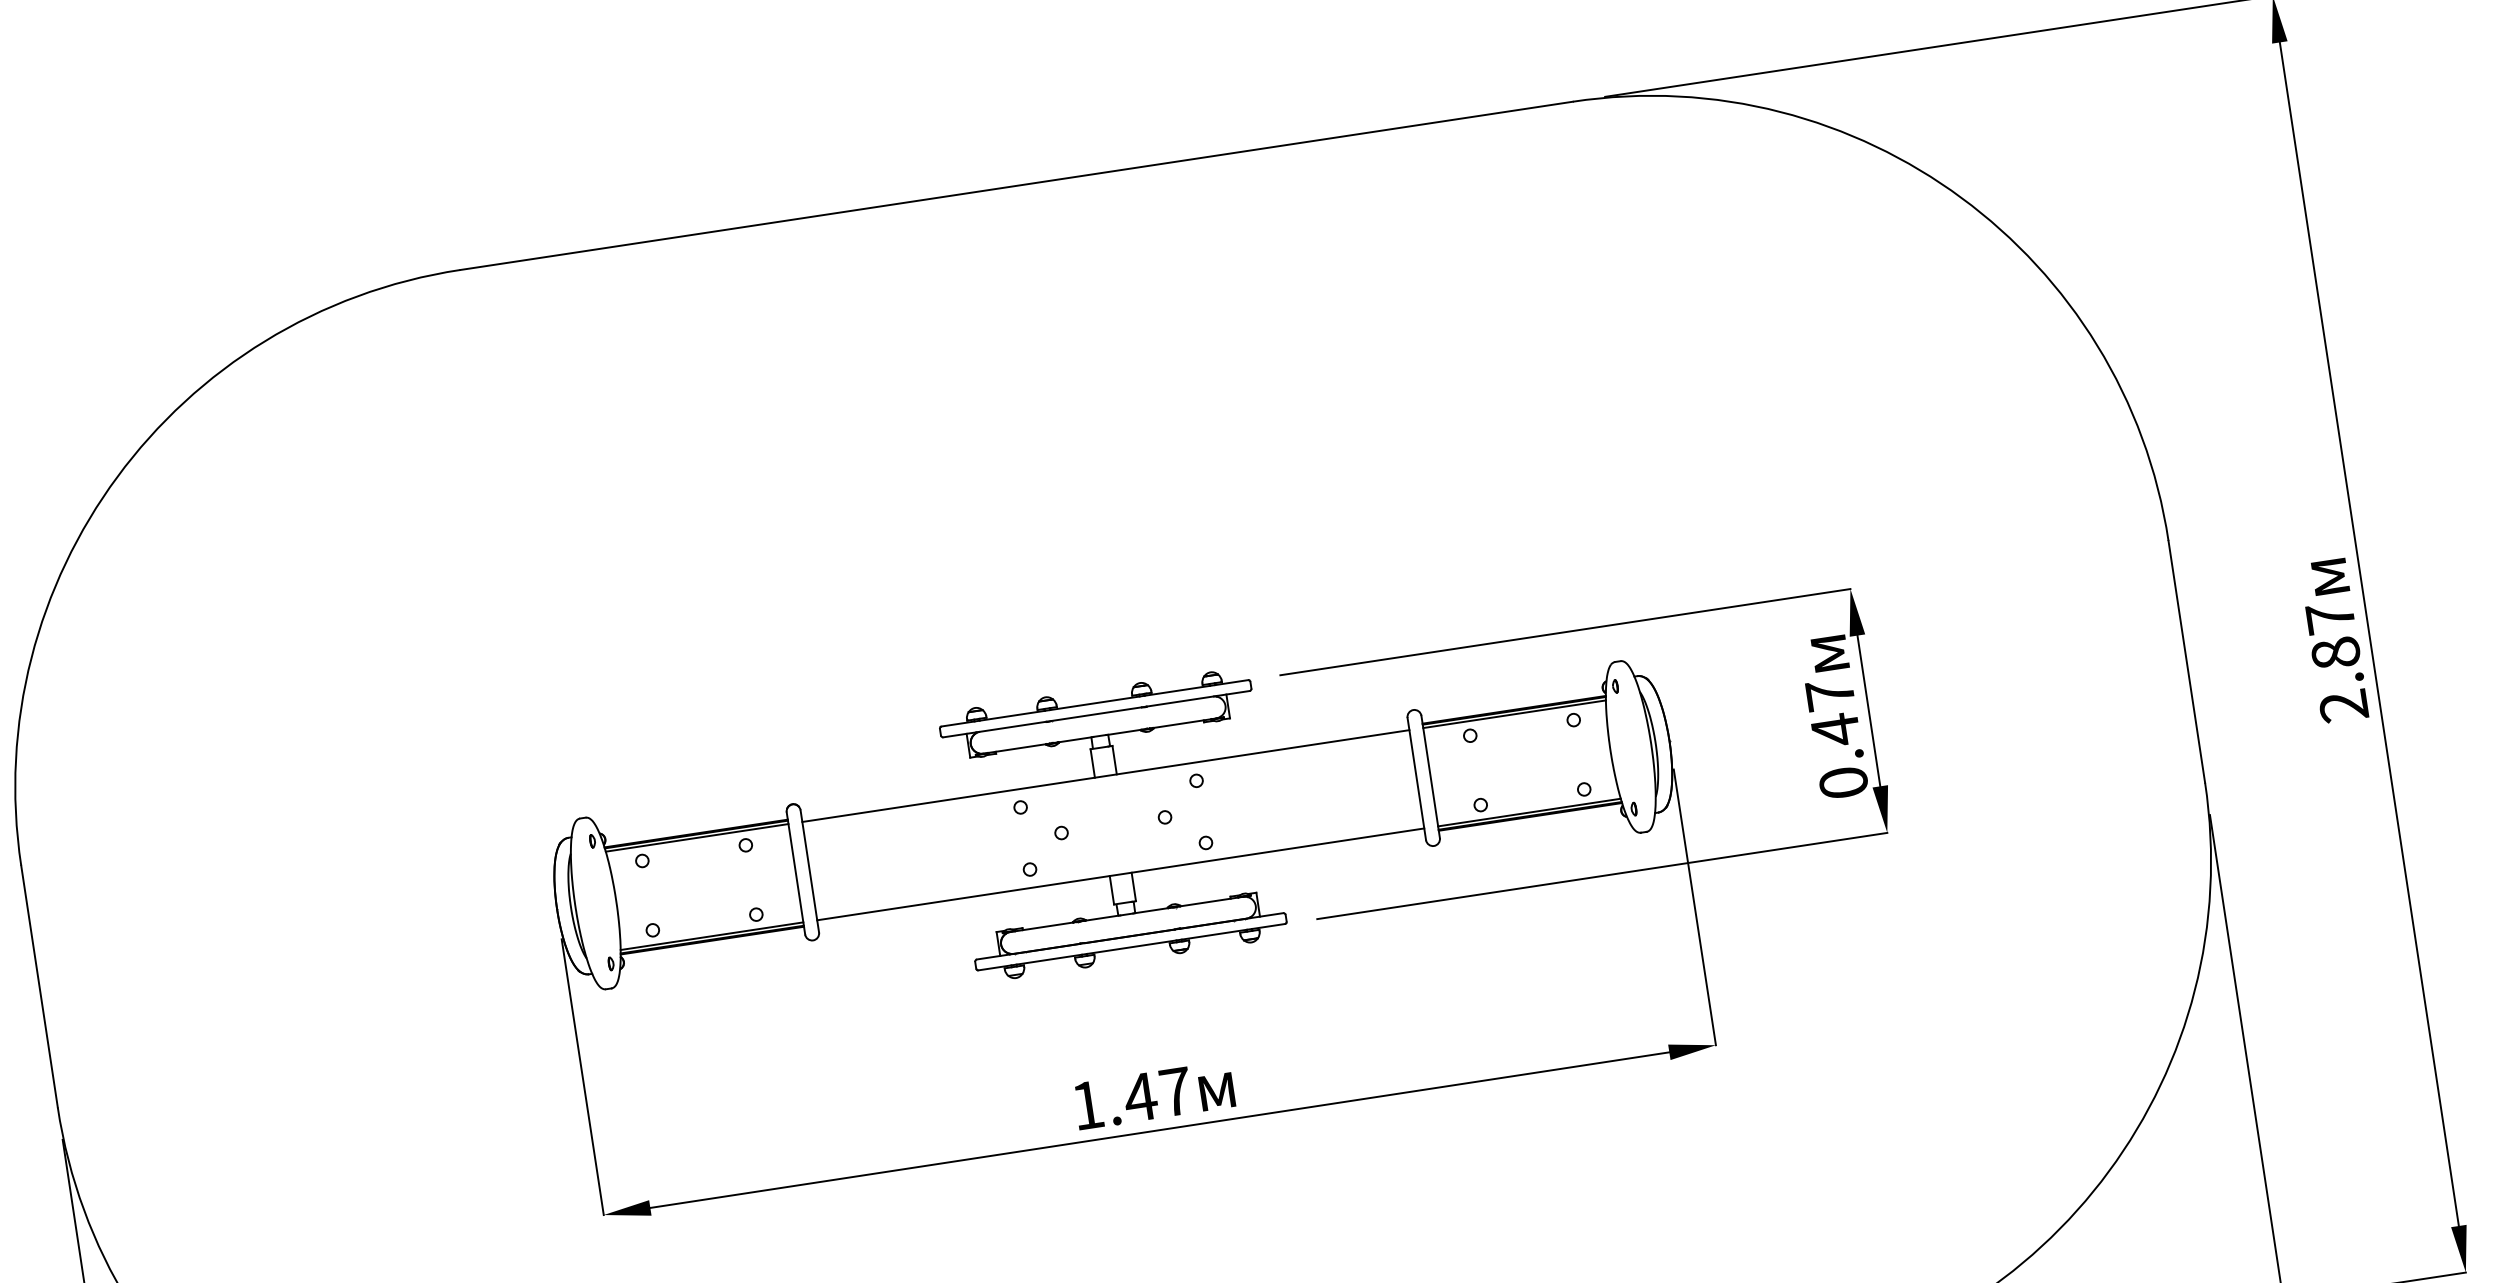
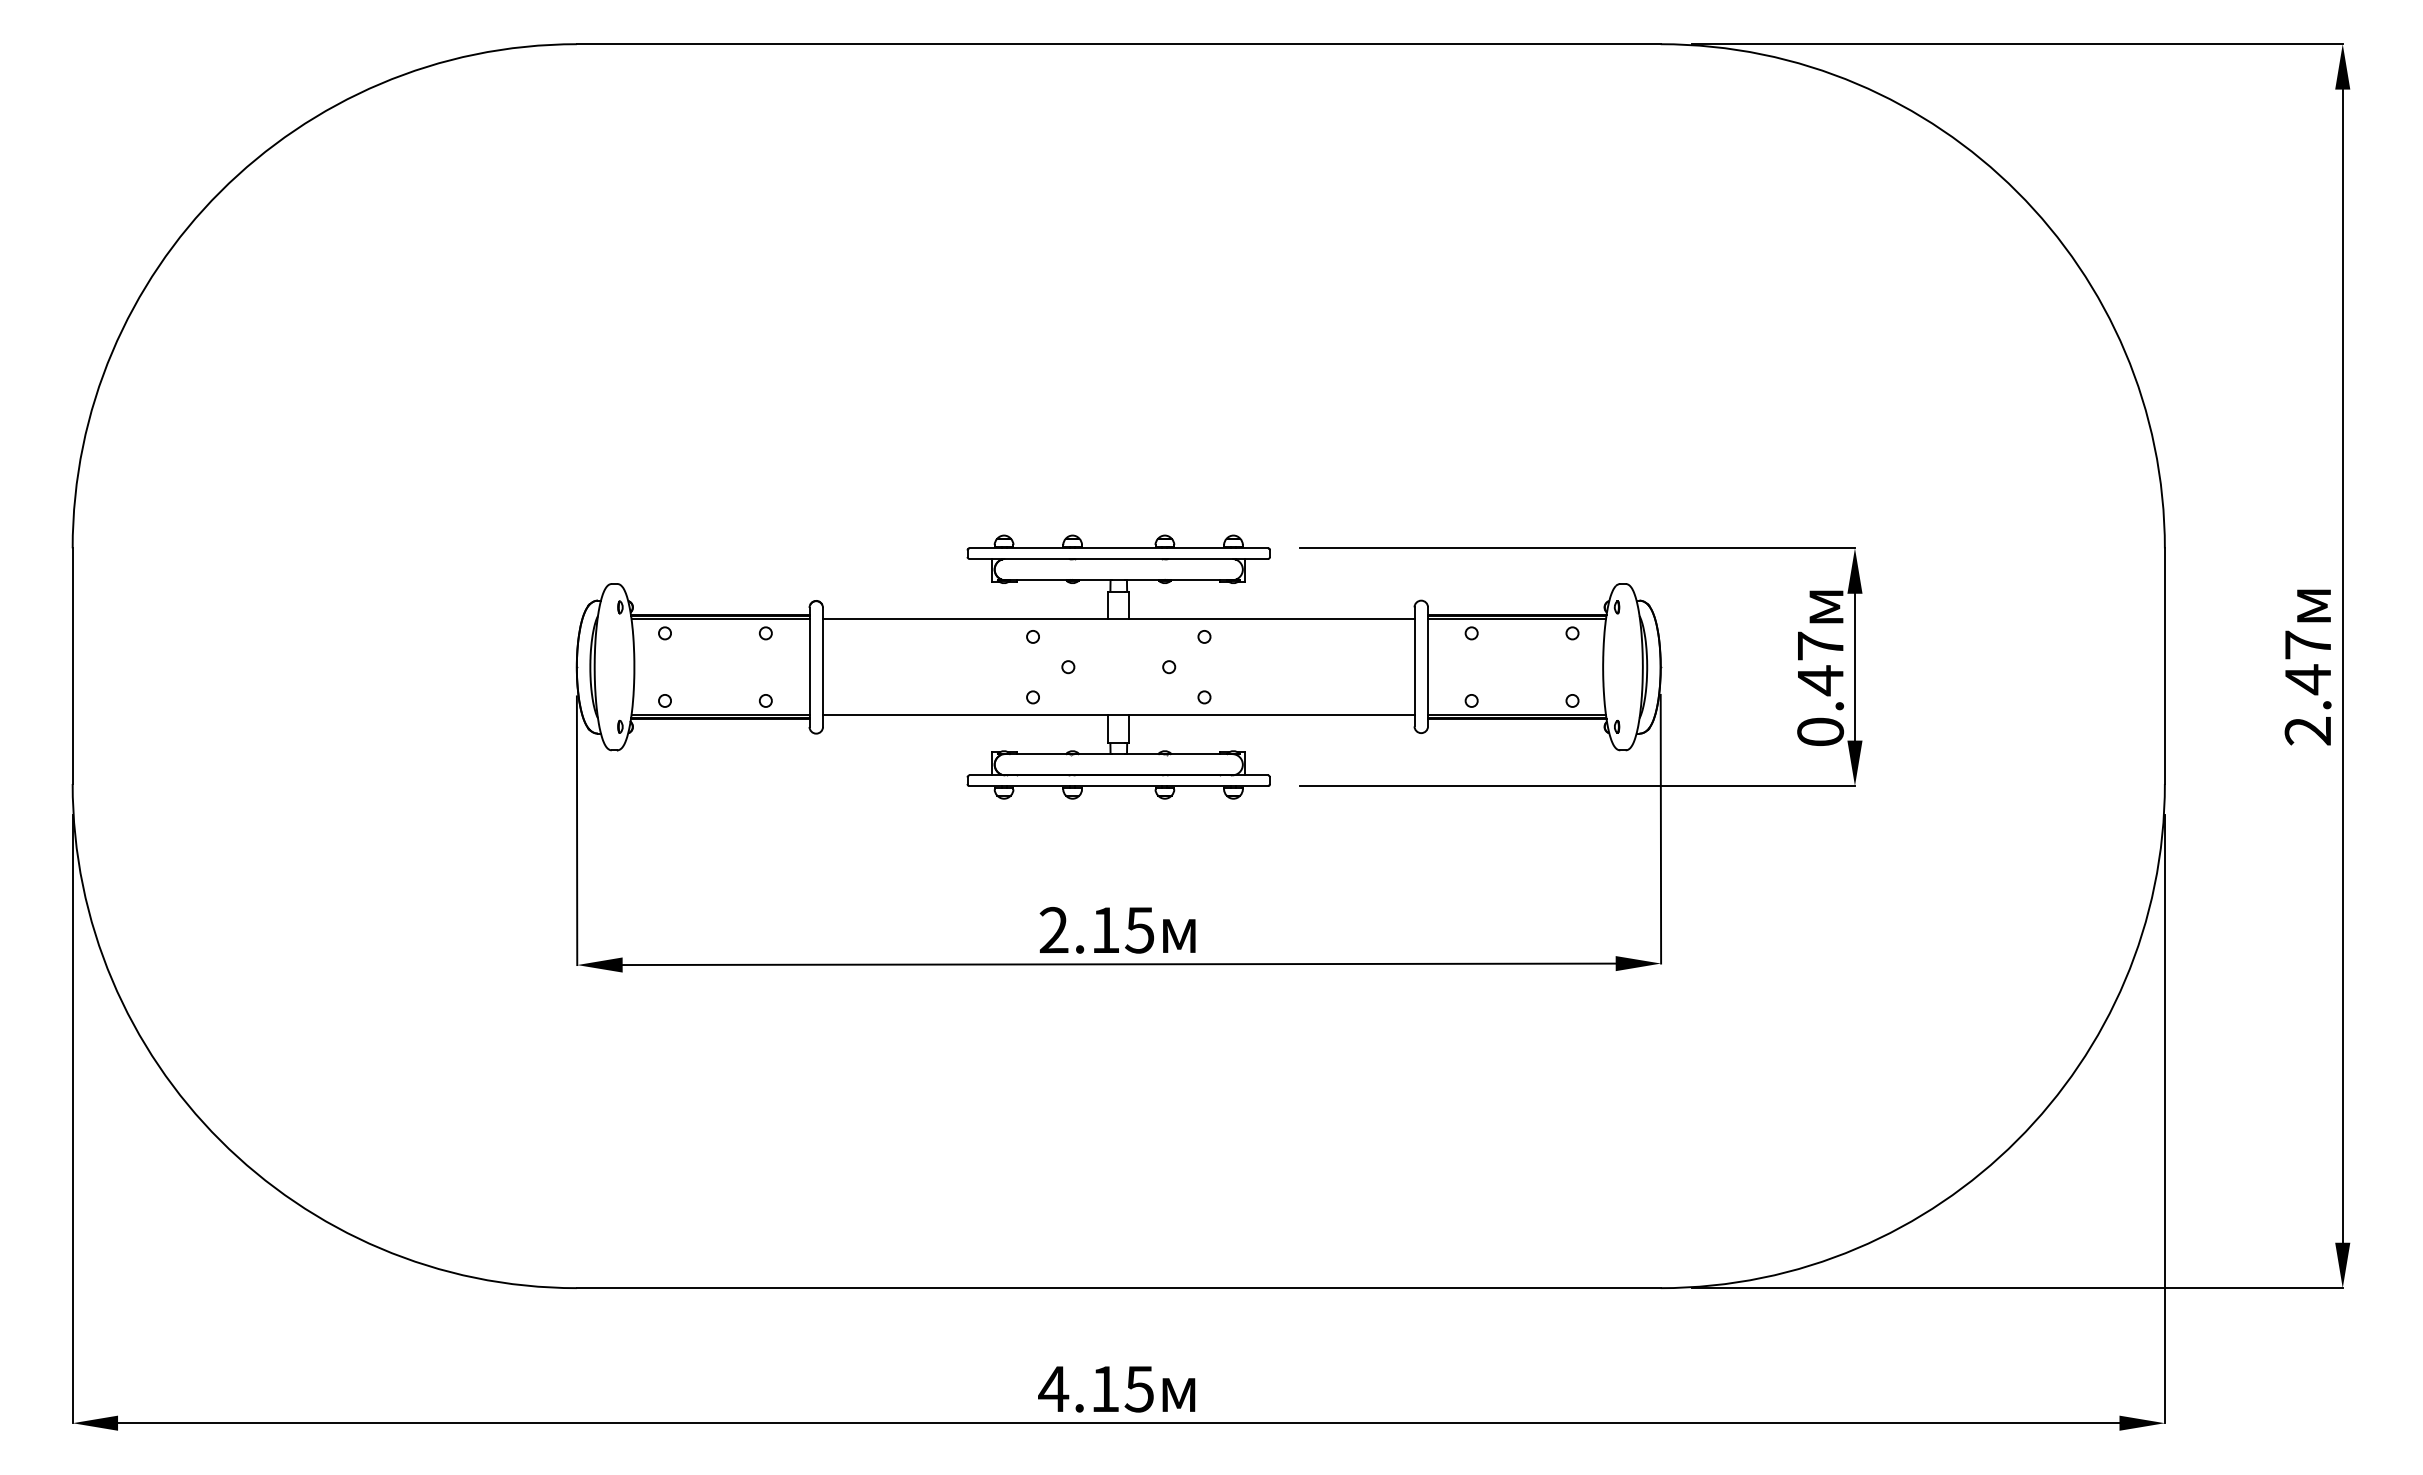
text: (2335, 653) -> (2307, 679), 2.87 -> 2.47
text: (1131, 1098) -> (1096, 930), 1.47 -> 2.15

